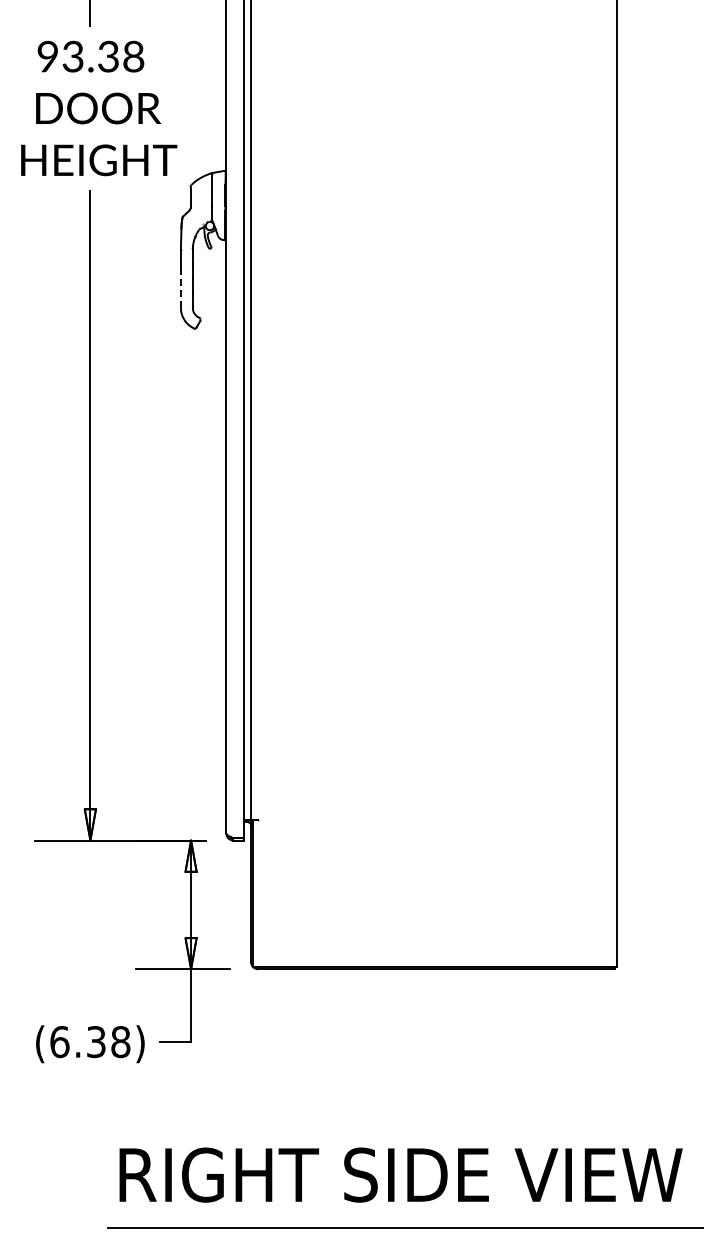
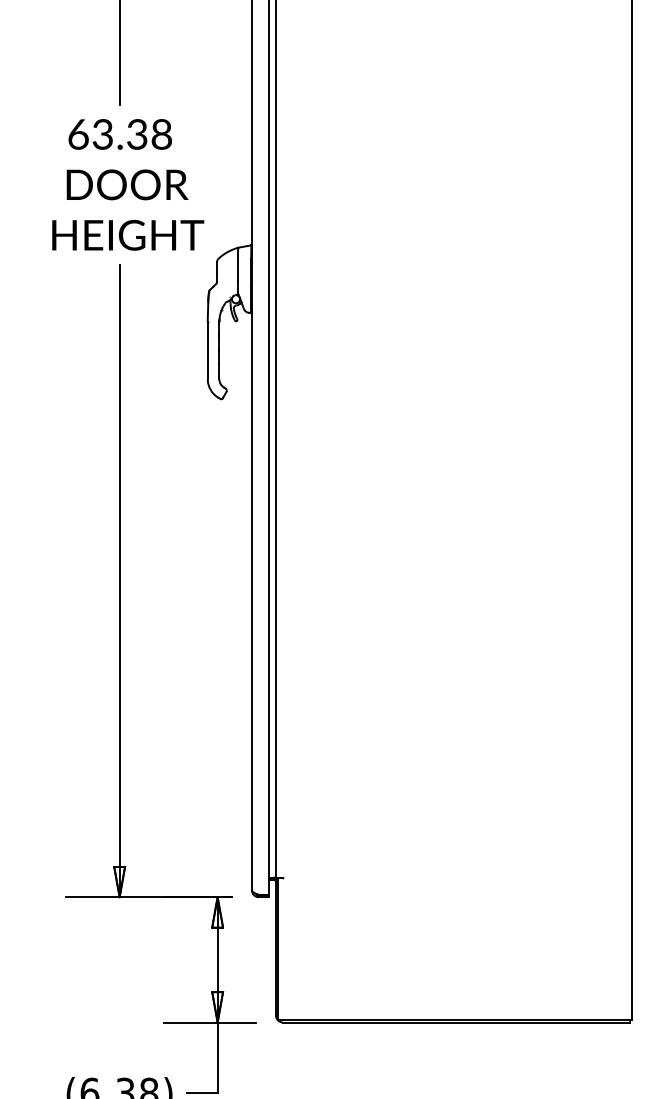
text: (47, 56) -> (77, 134), 93.38 -> 63.38
line: (180, 288) -> (207, 360), dashed -> solid

